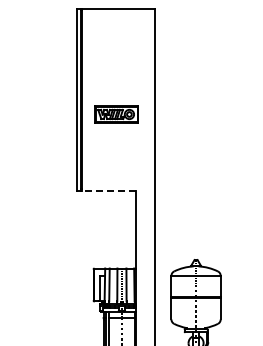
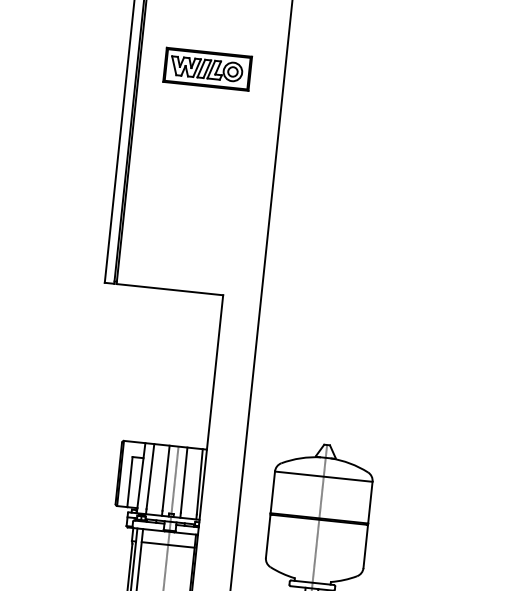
part: (116, 114) -> (207, 69), moved
line: (109, 190) -> (170, 289), dashed -> solid

